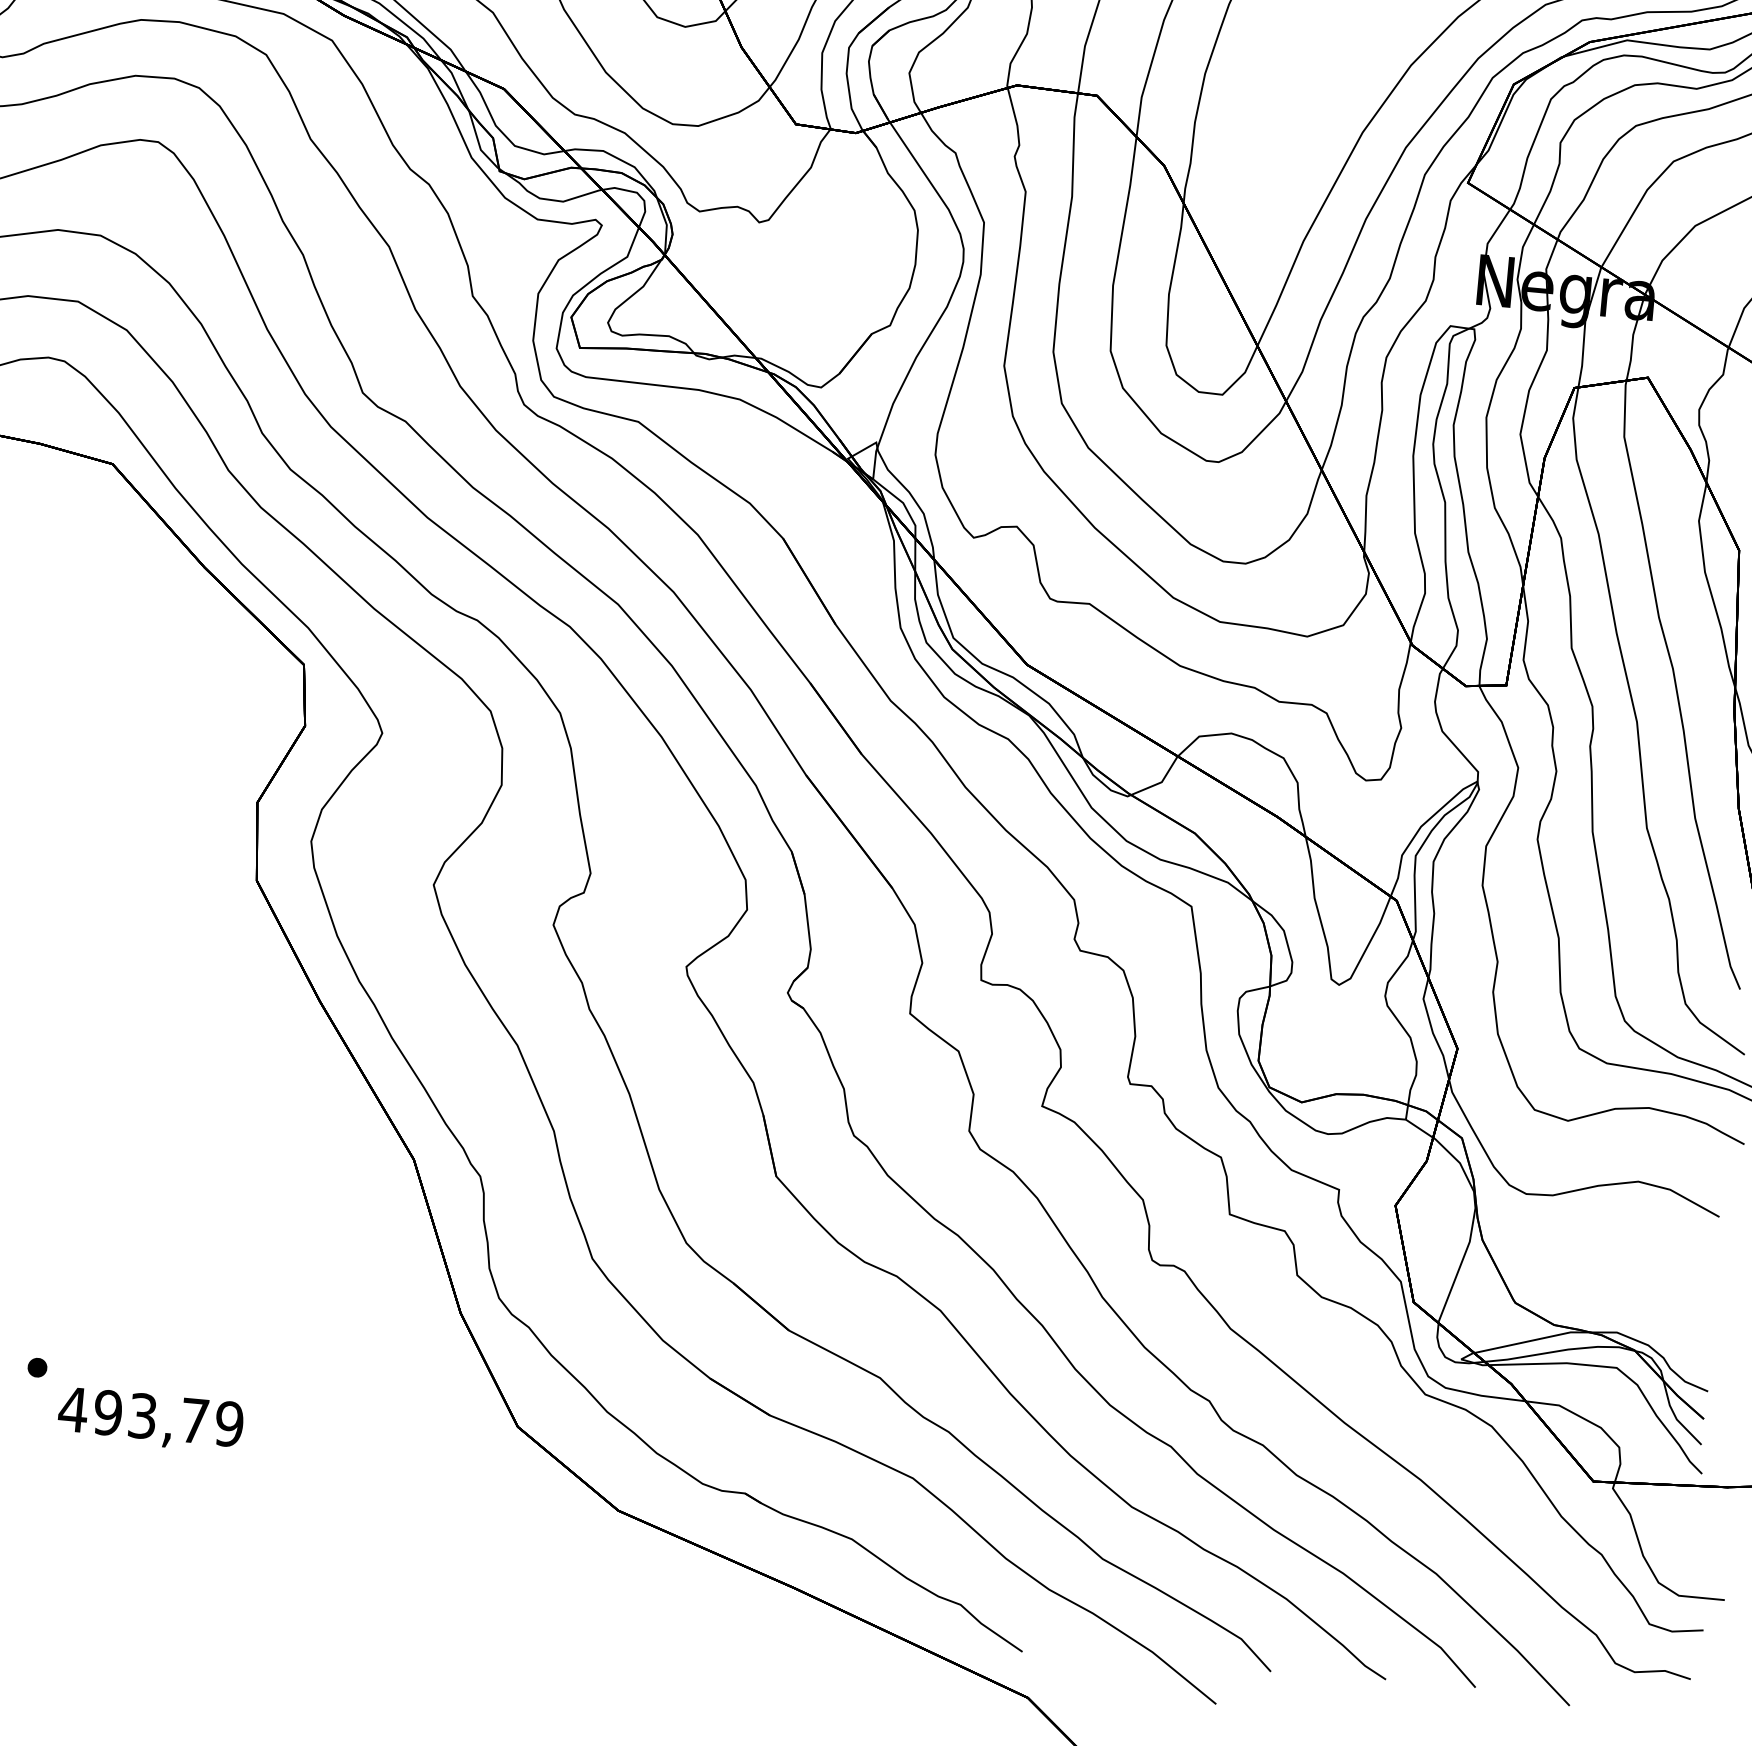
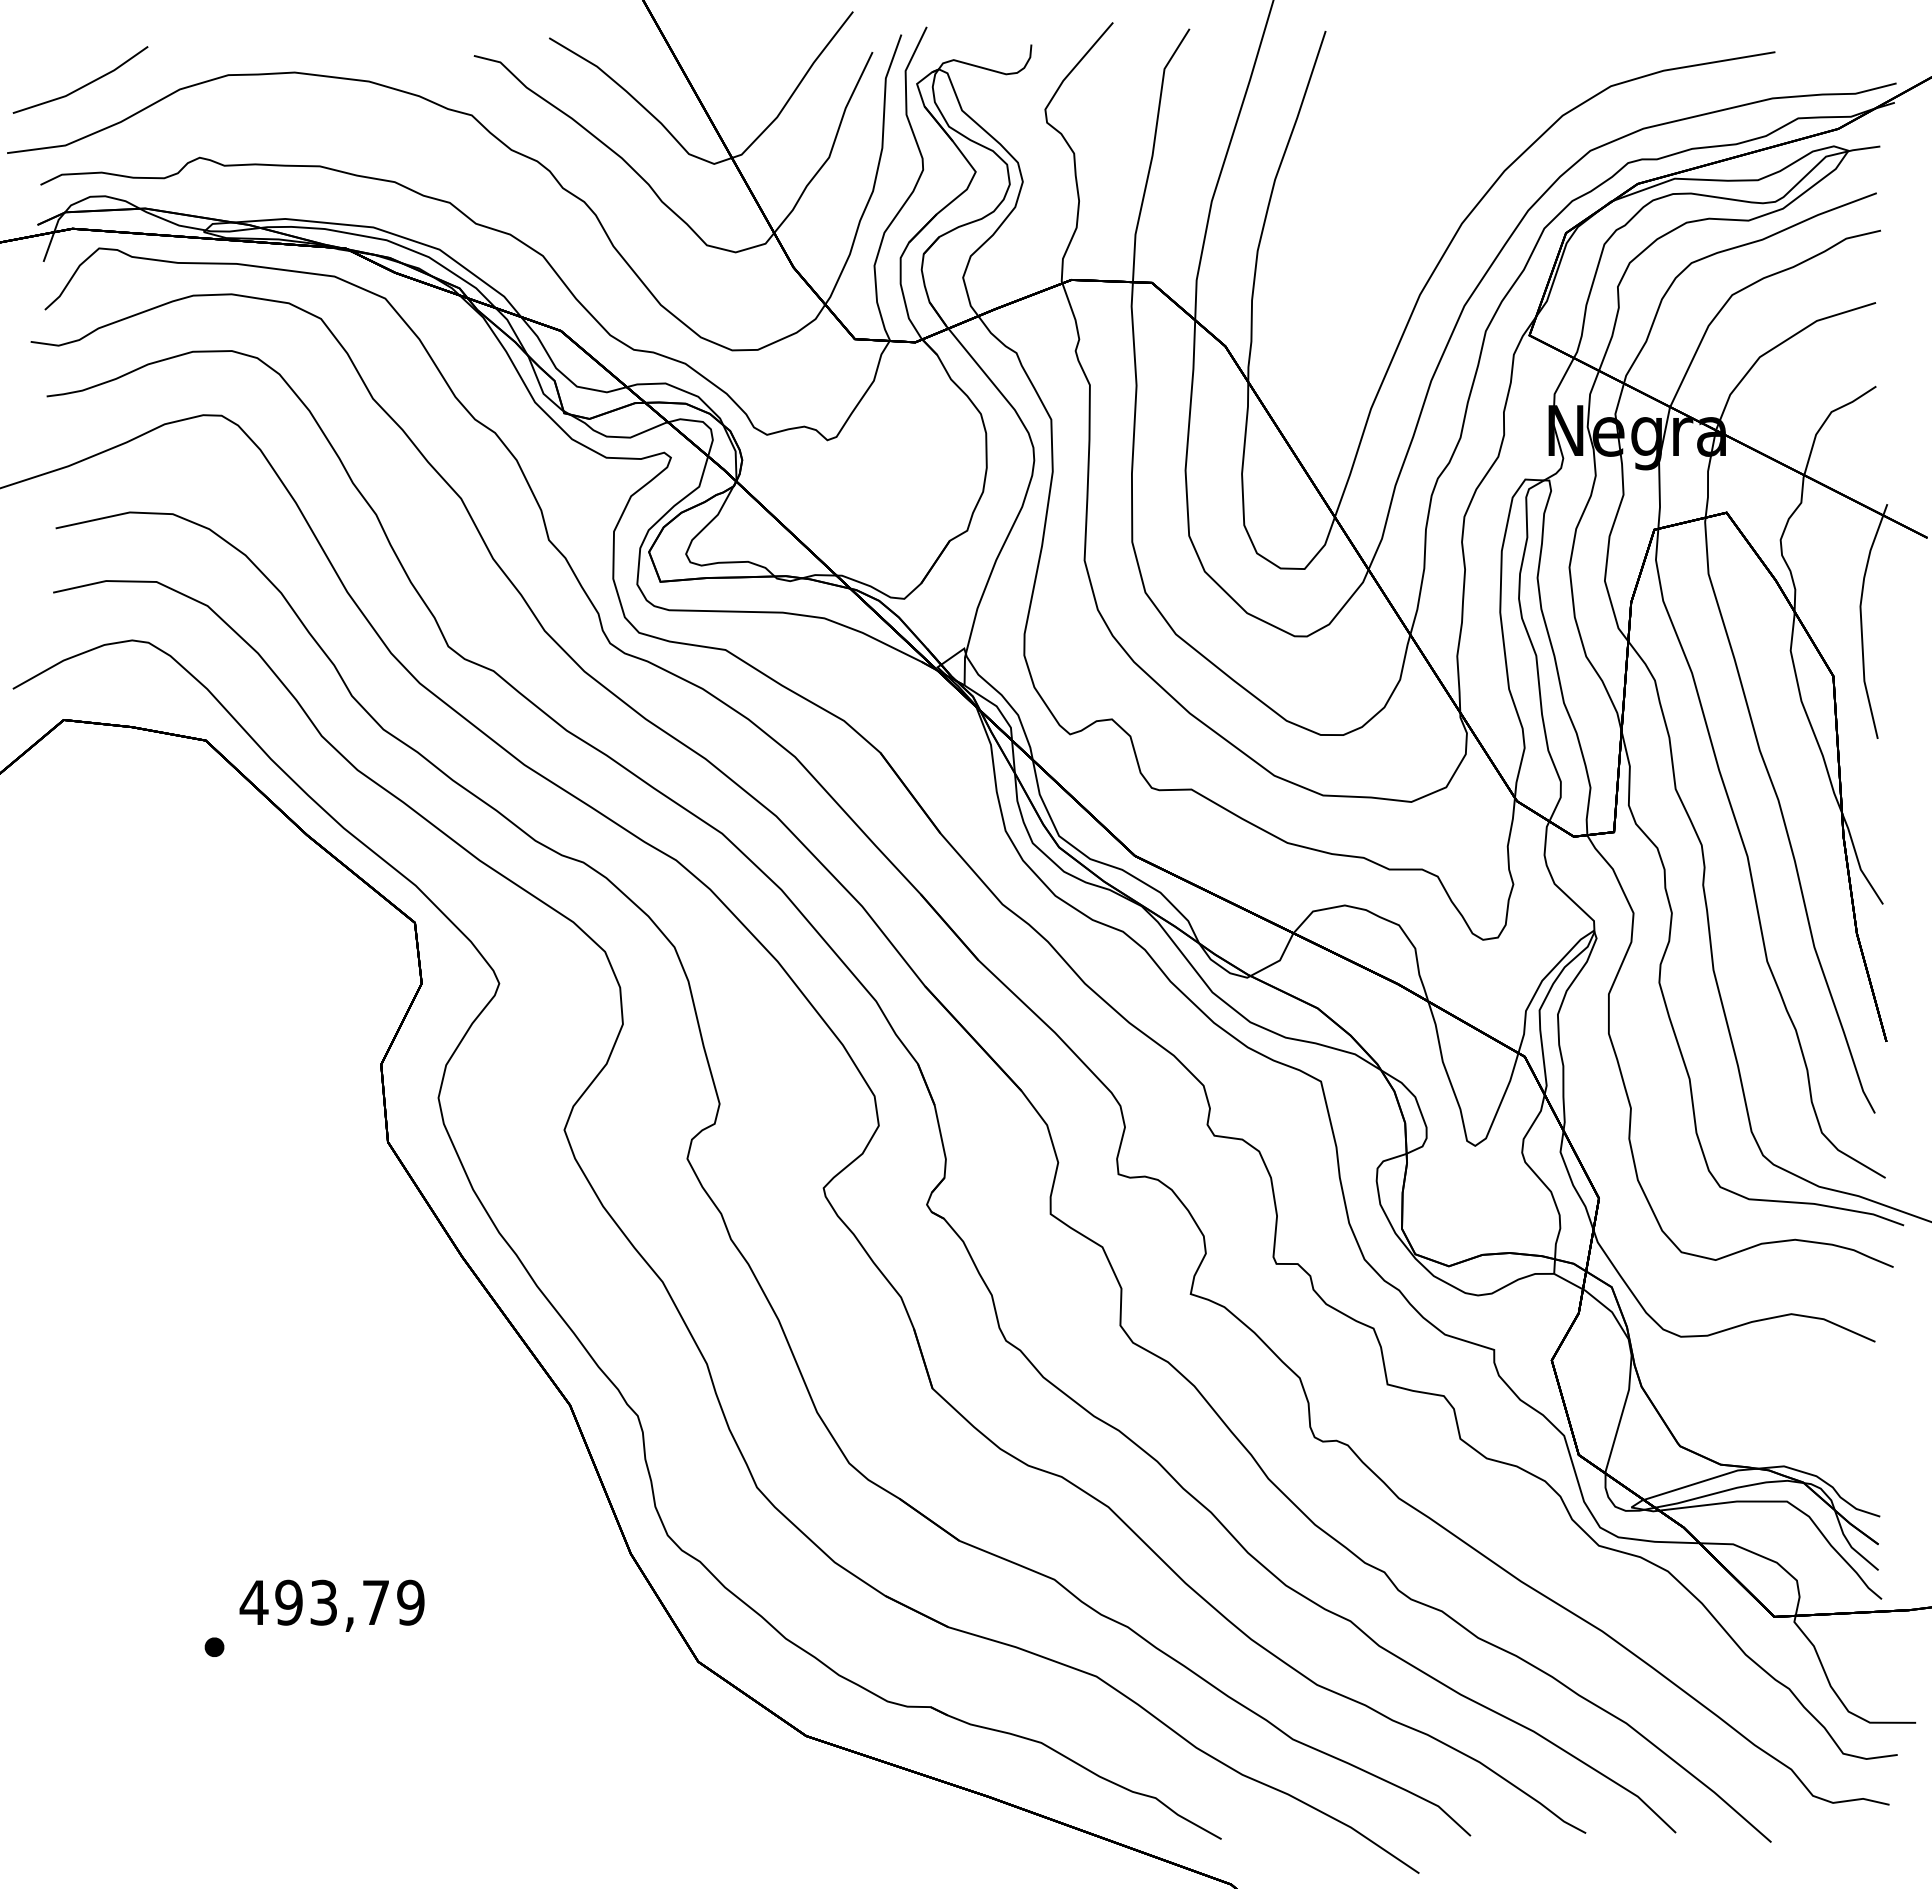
text: (150, 1419) -> (331, 1605), moved

